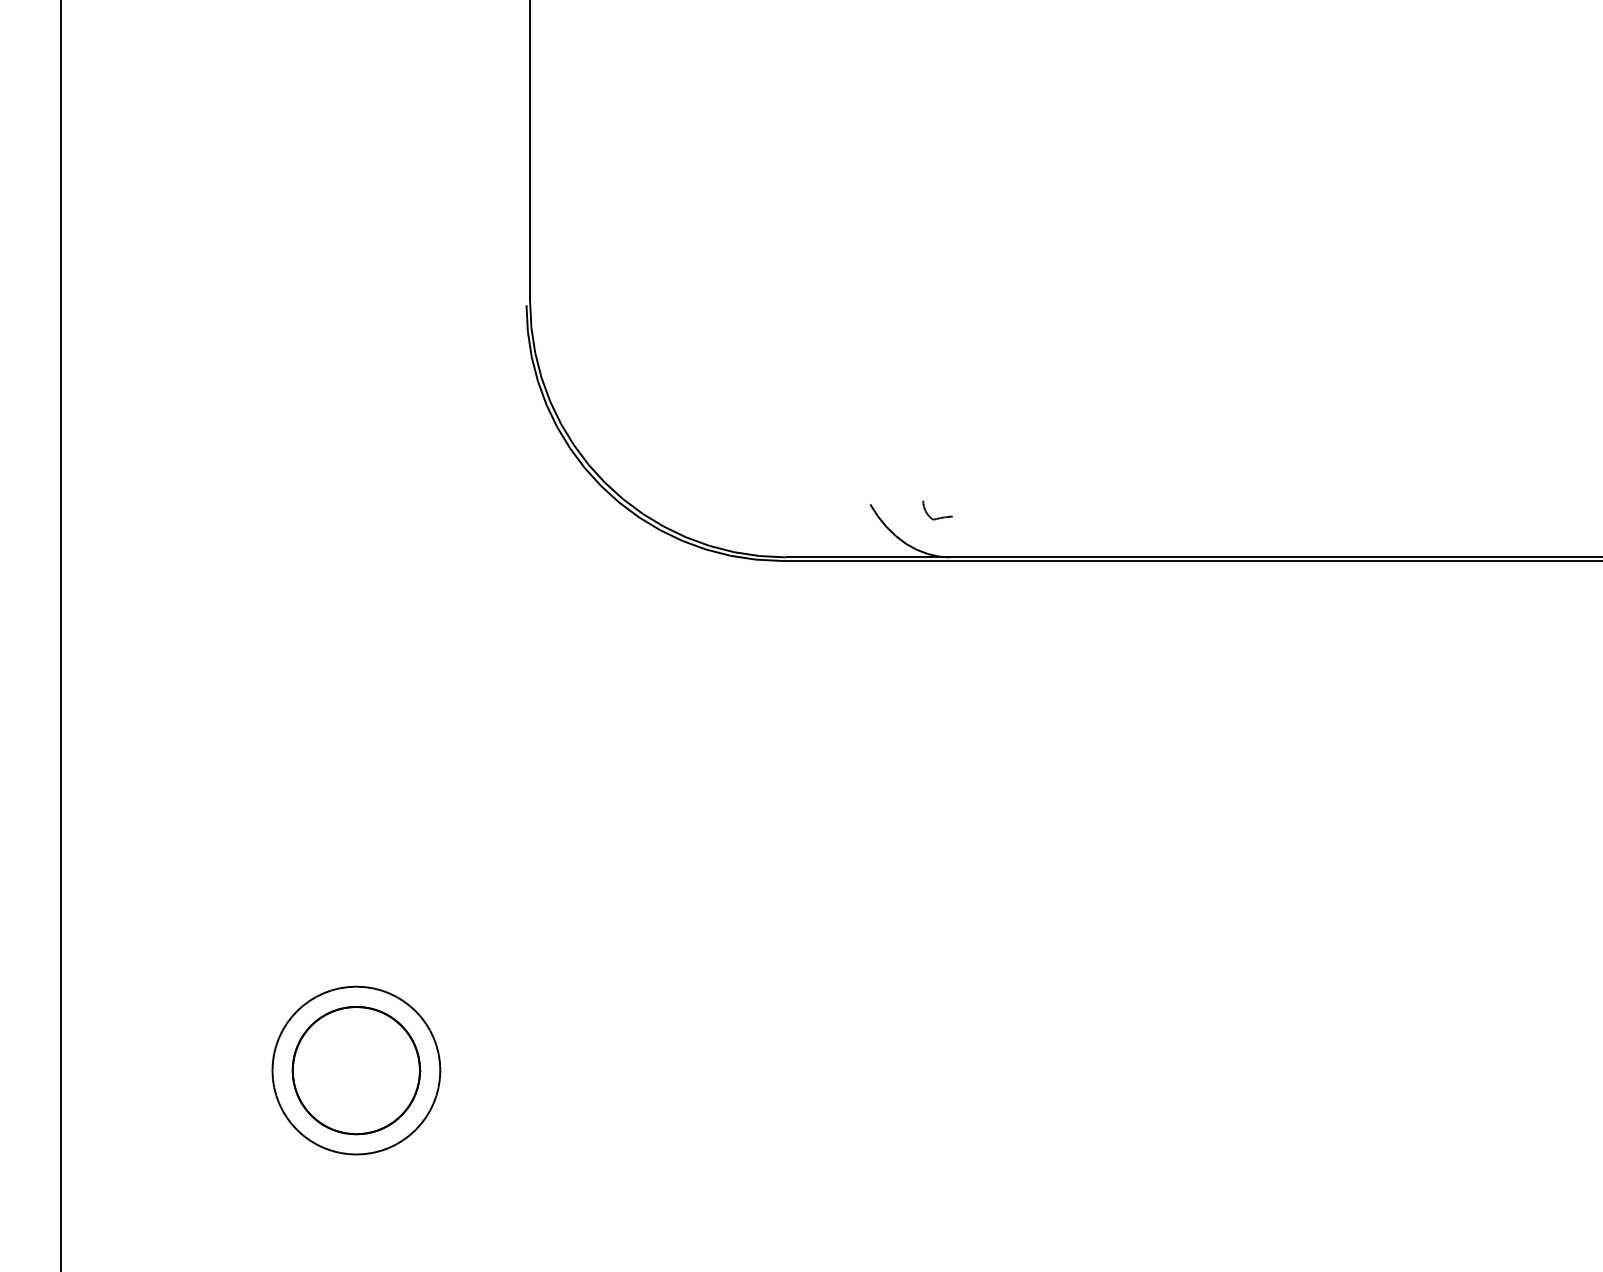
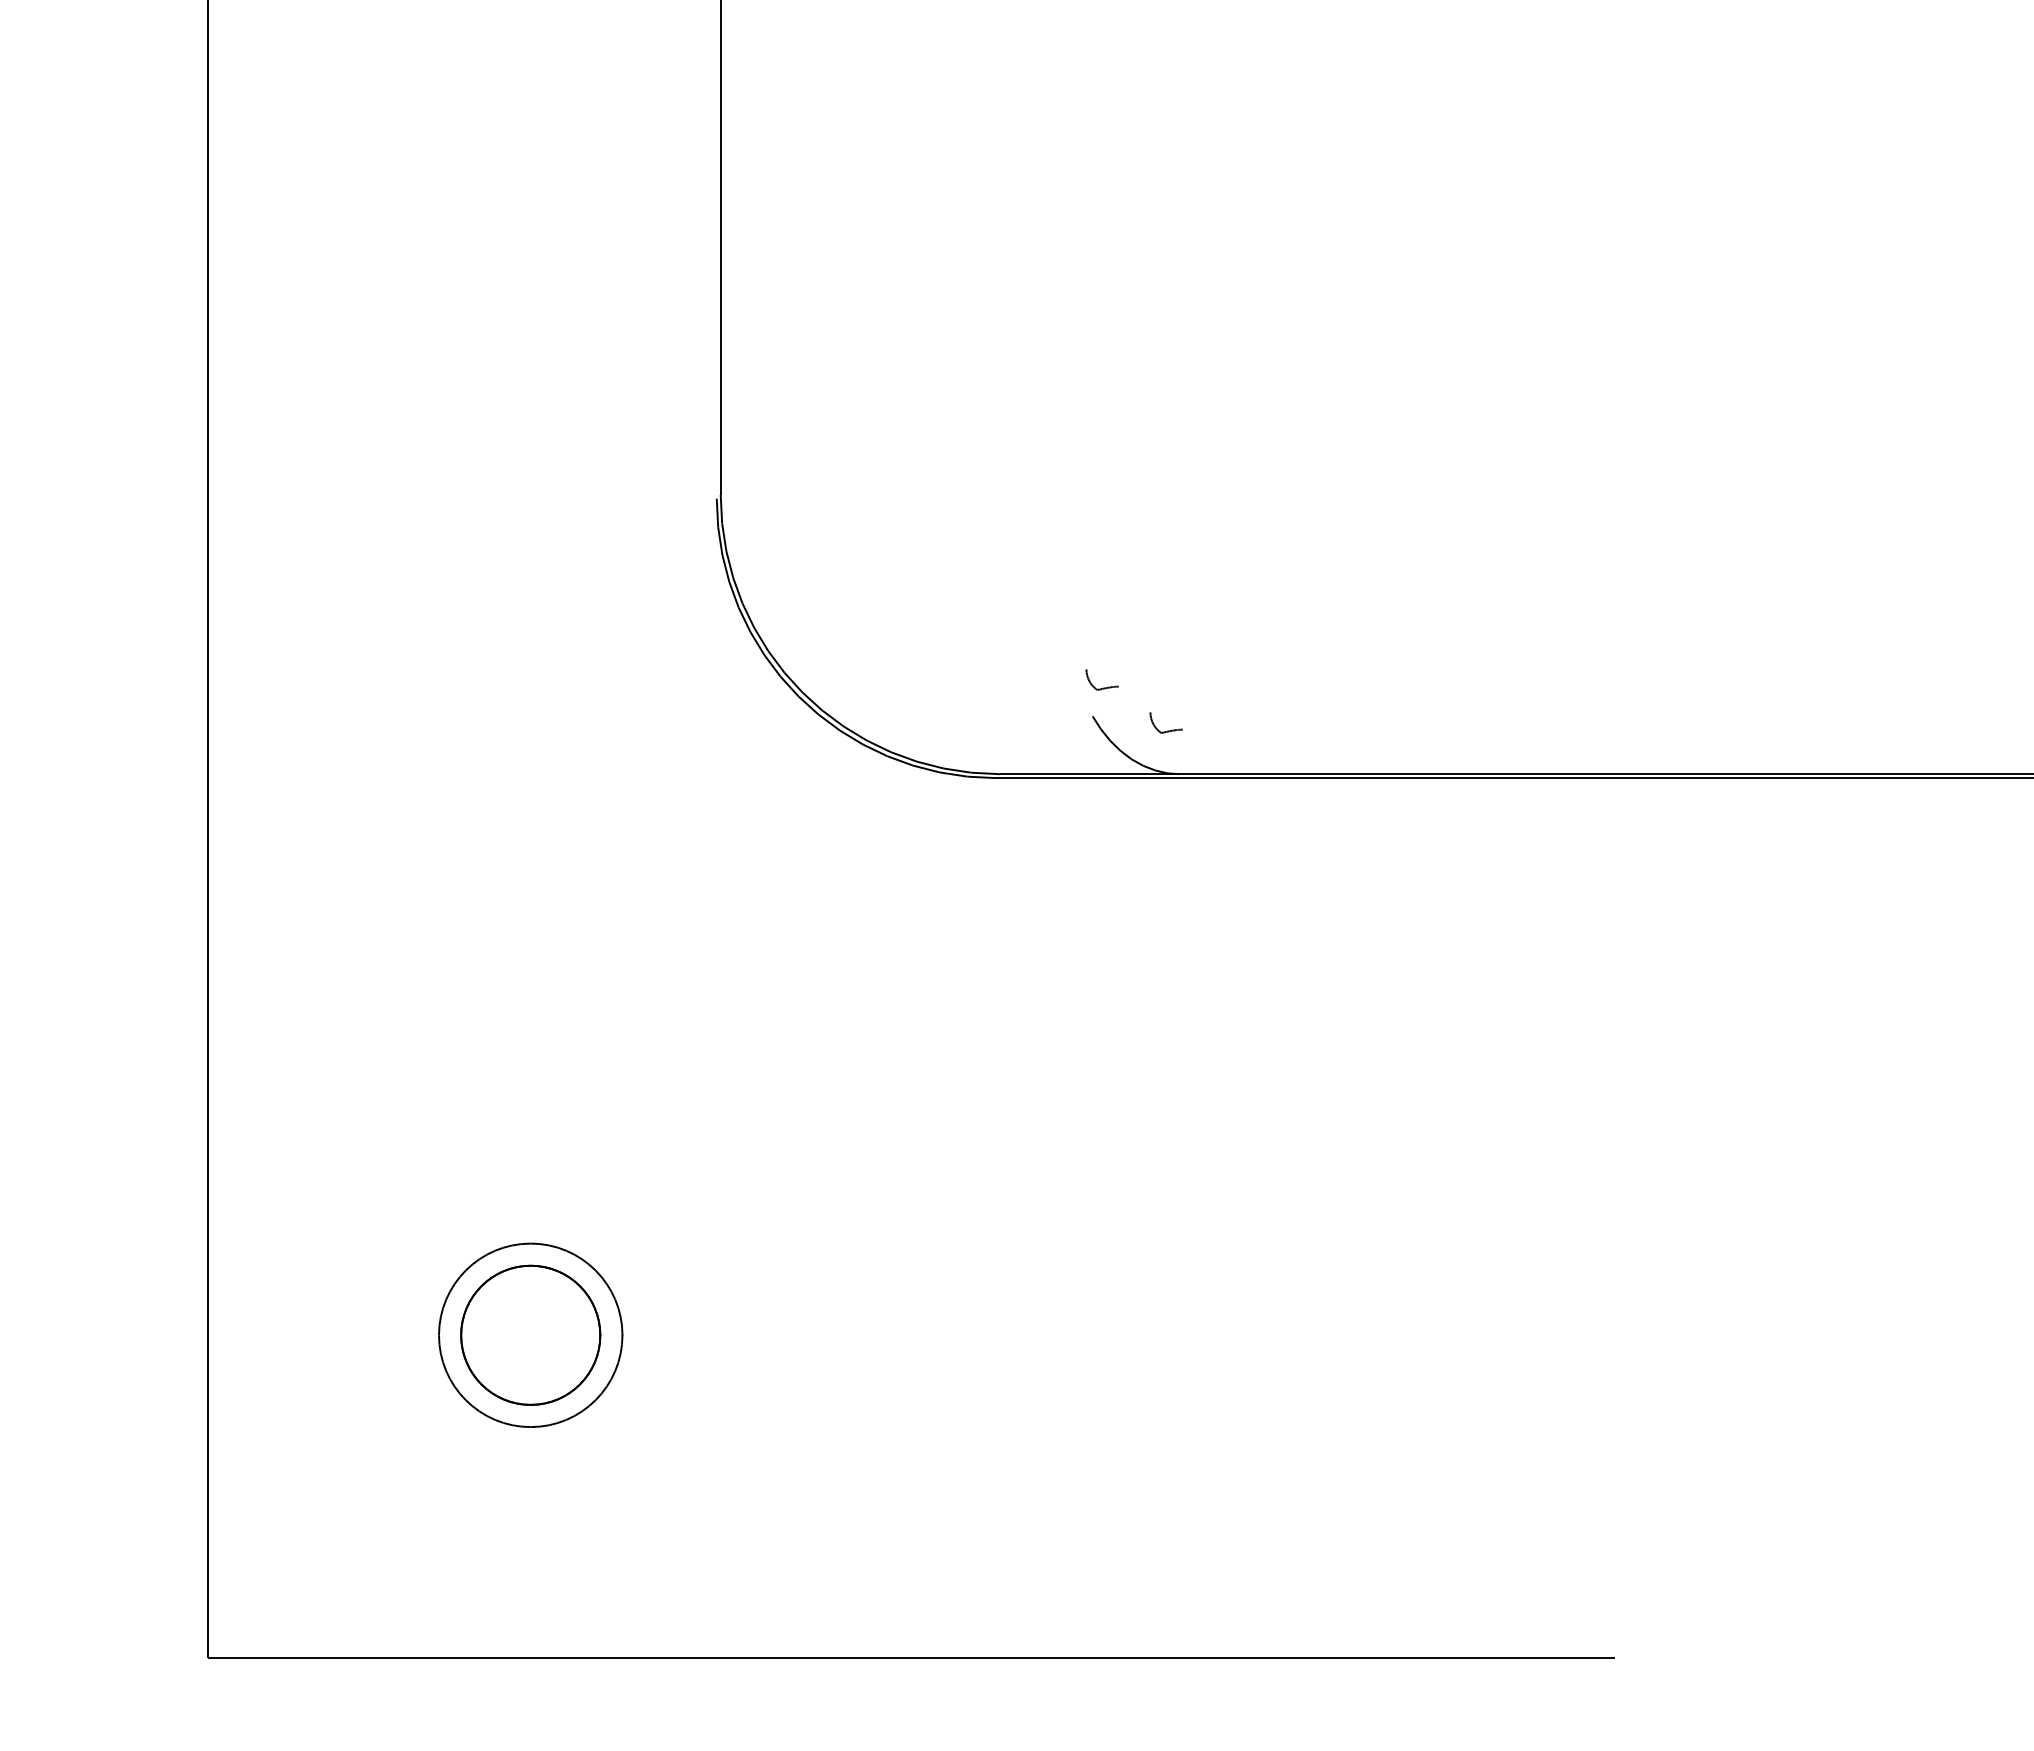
part: (880, 478) -> (1103, 687), added

